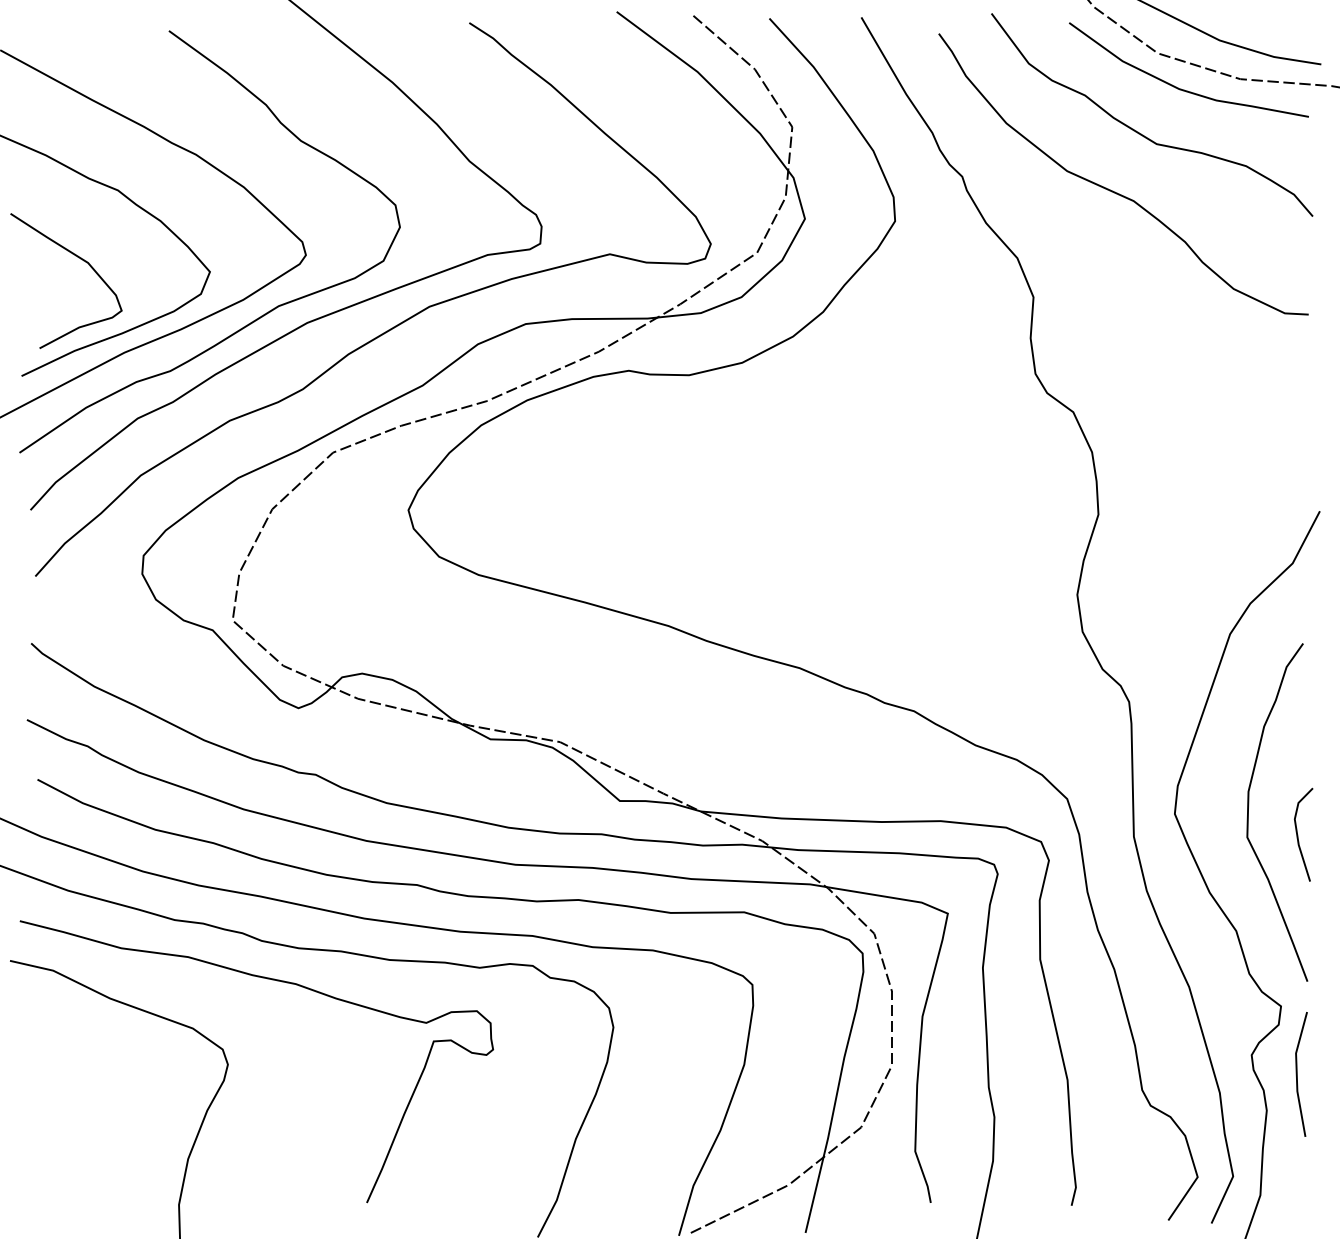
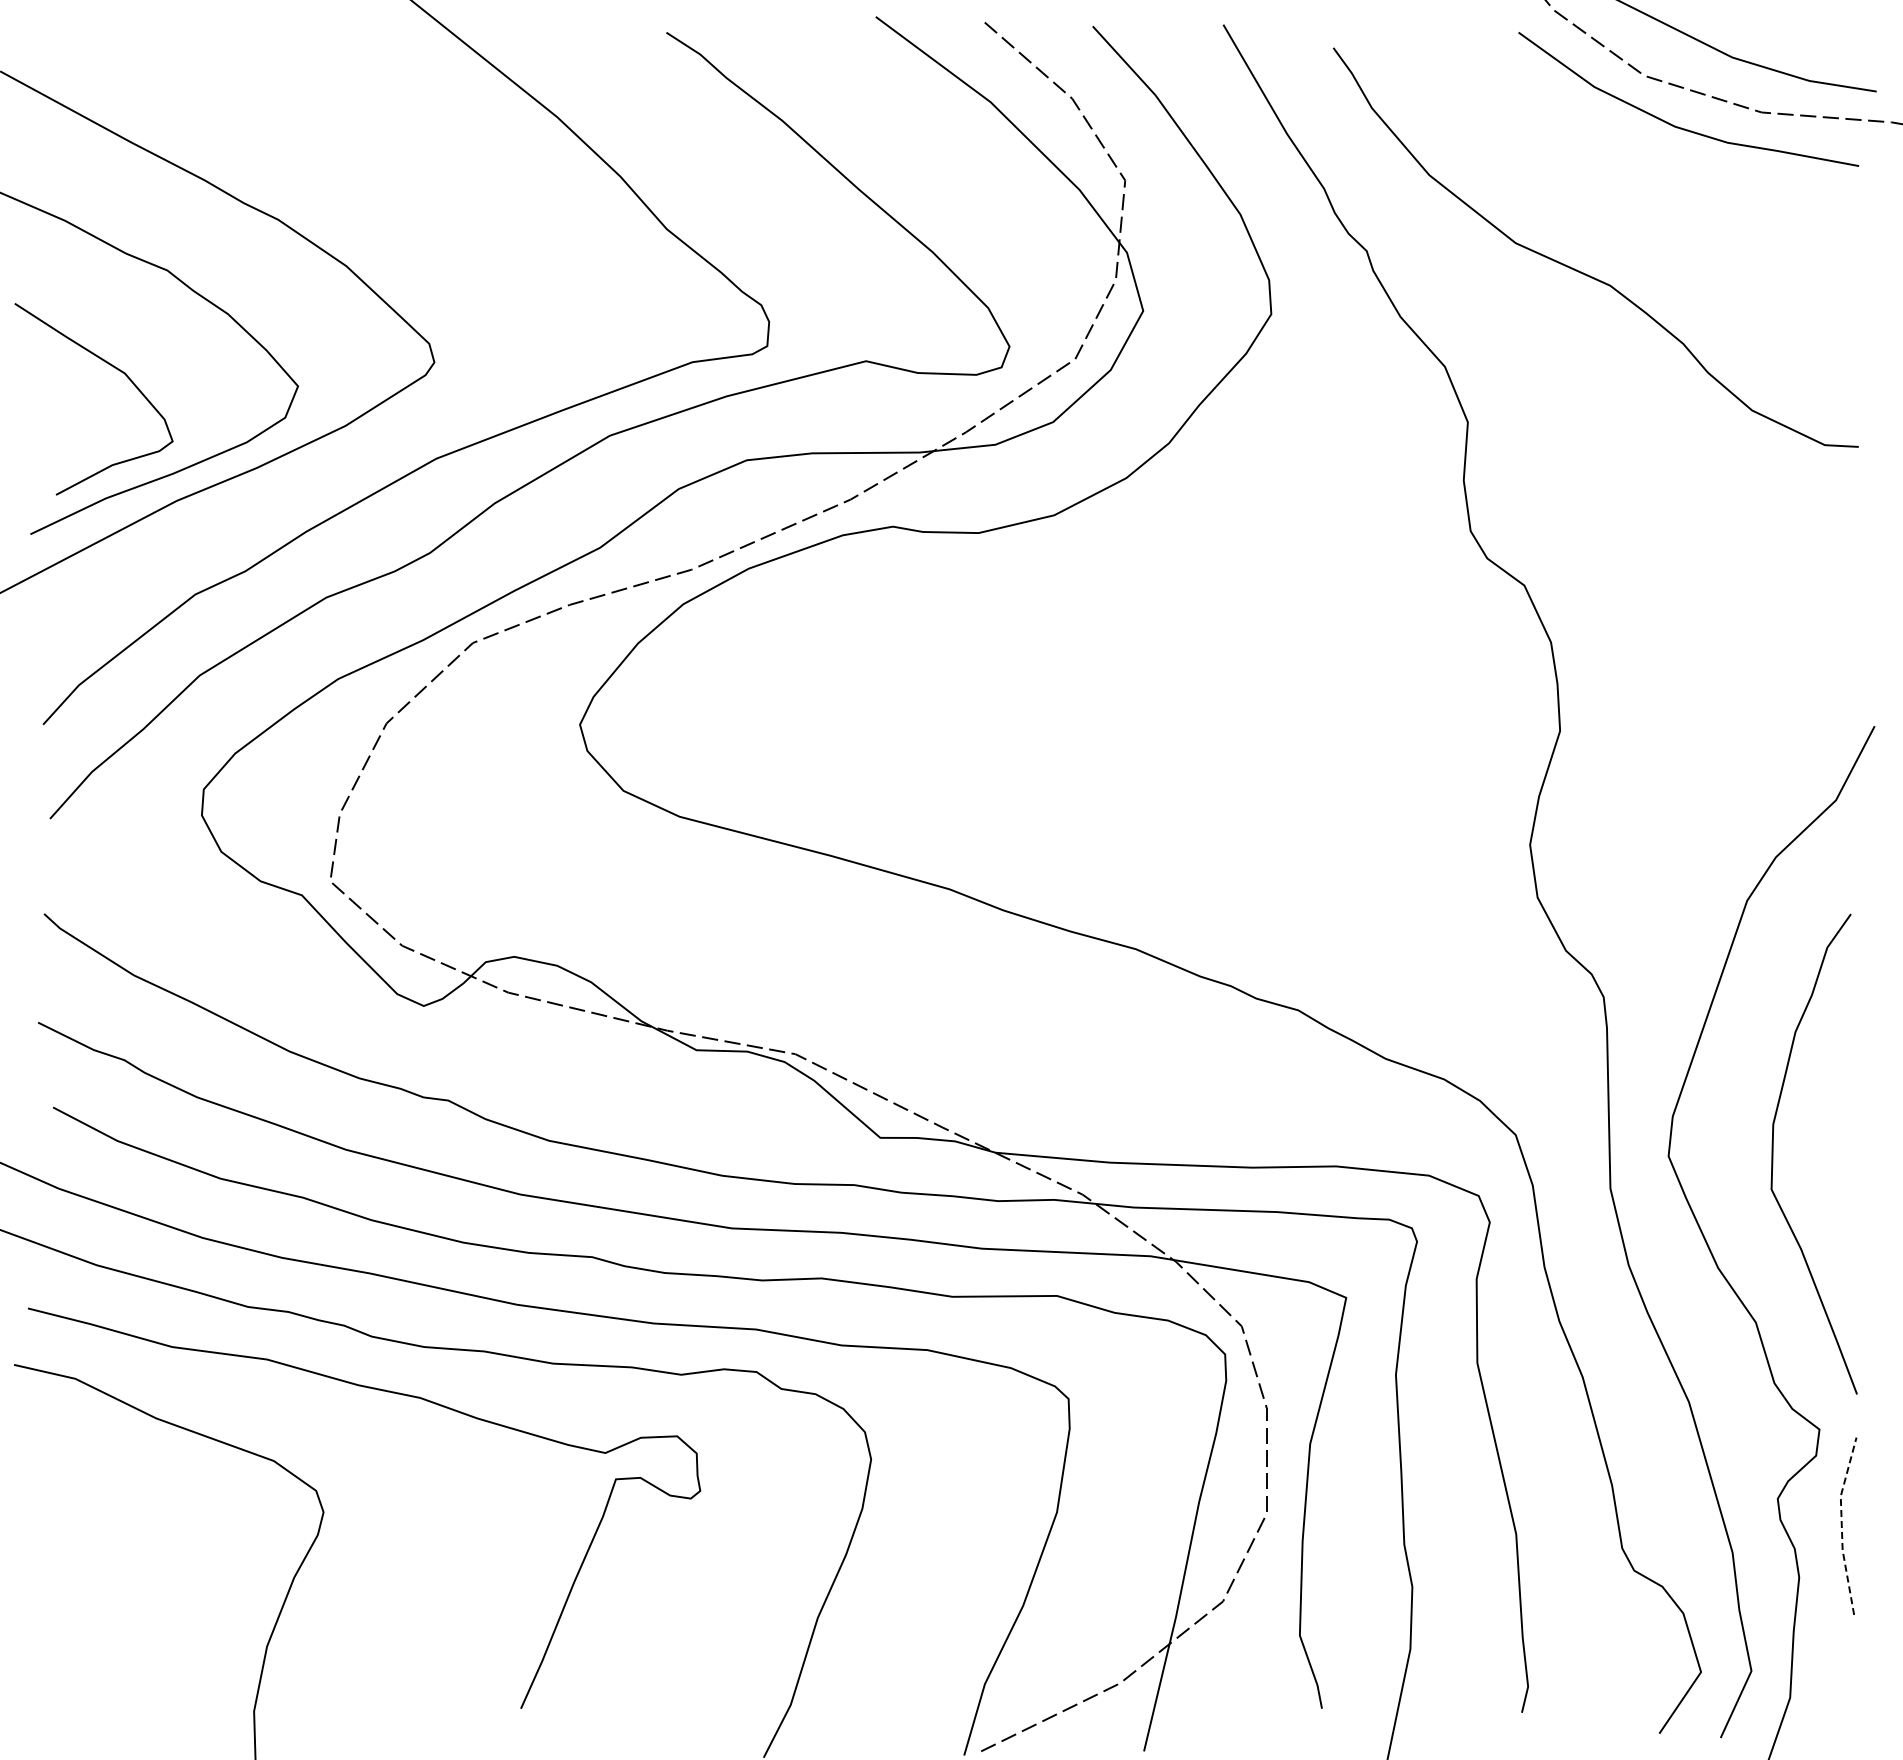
curve: (1139, 132) -> (1618, 188), removed
curve: (258, 317) -> (366, 451), removed
line: (1297, 834) -> (1843, 1185), removed
line: (1296, 1073) -> (1841, 1525), solid -> dashed

